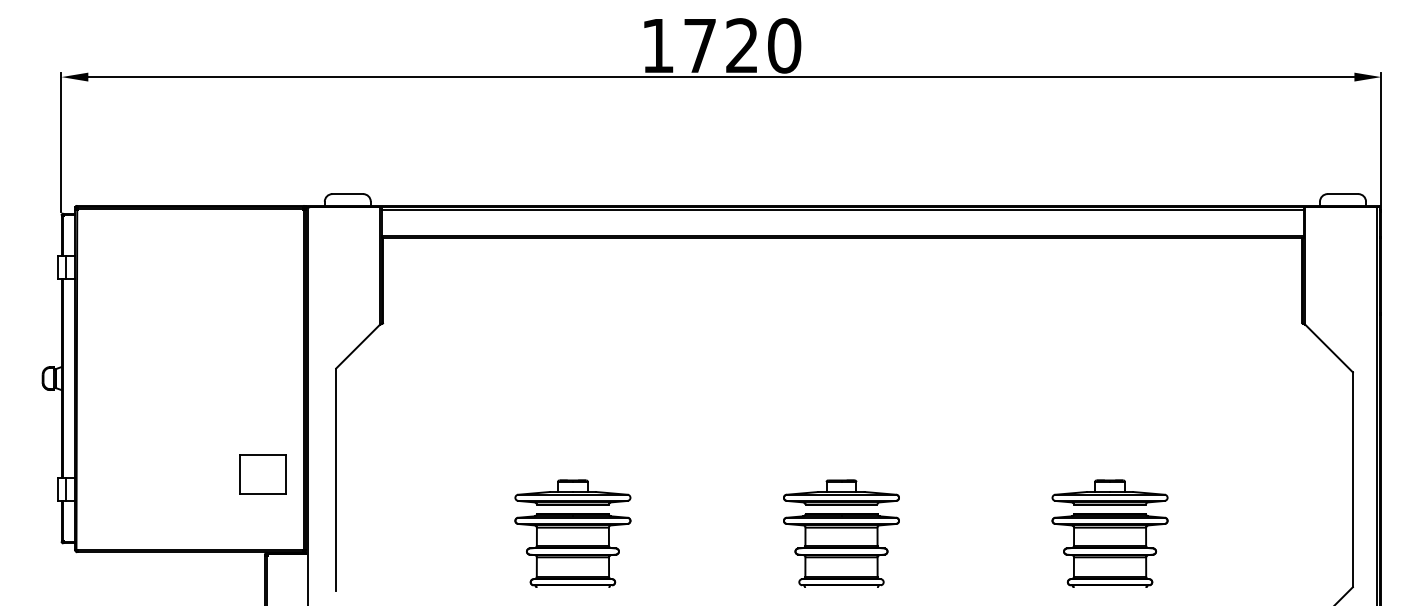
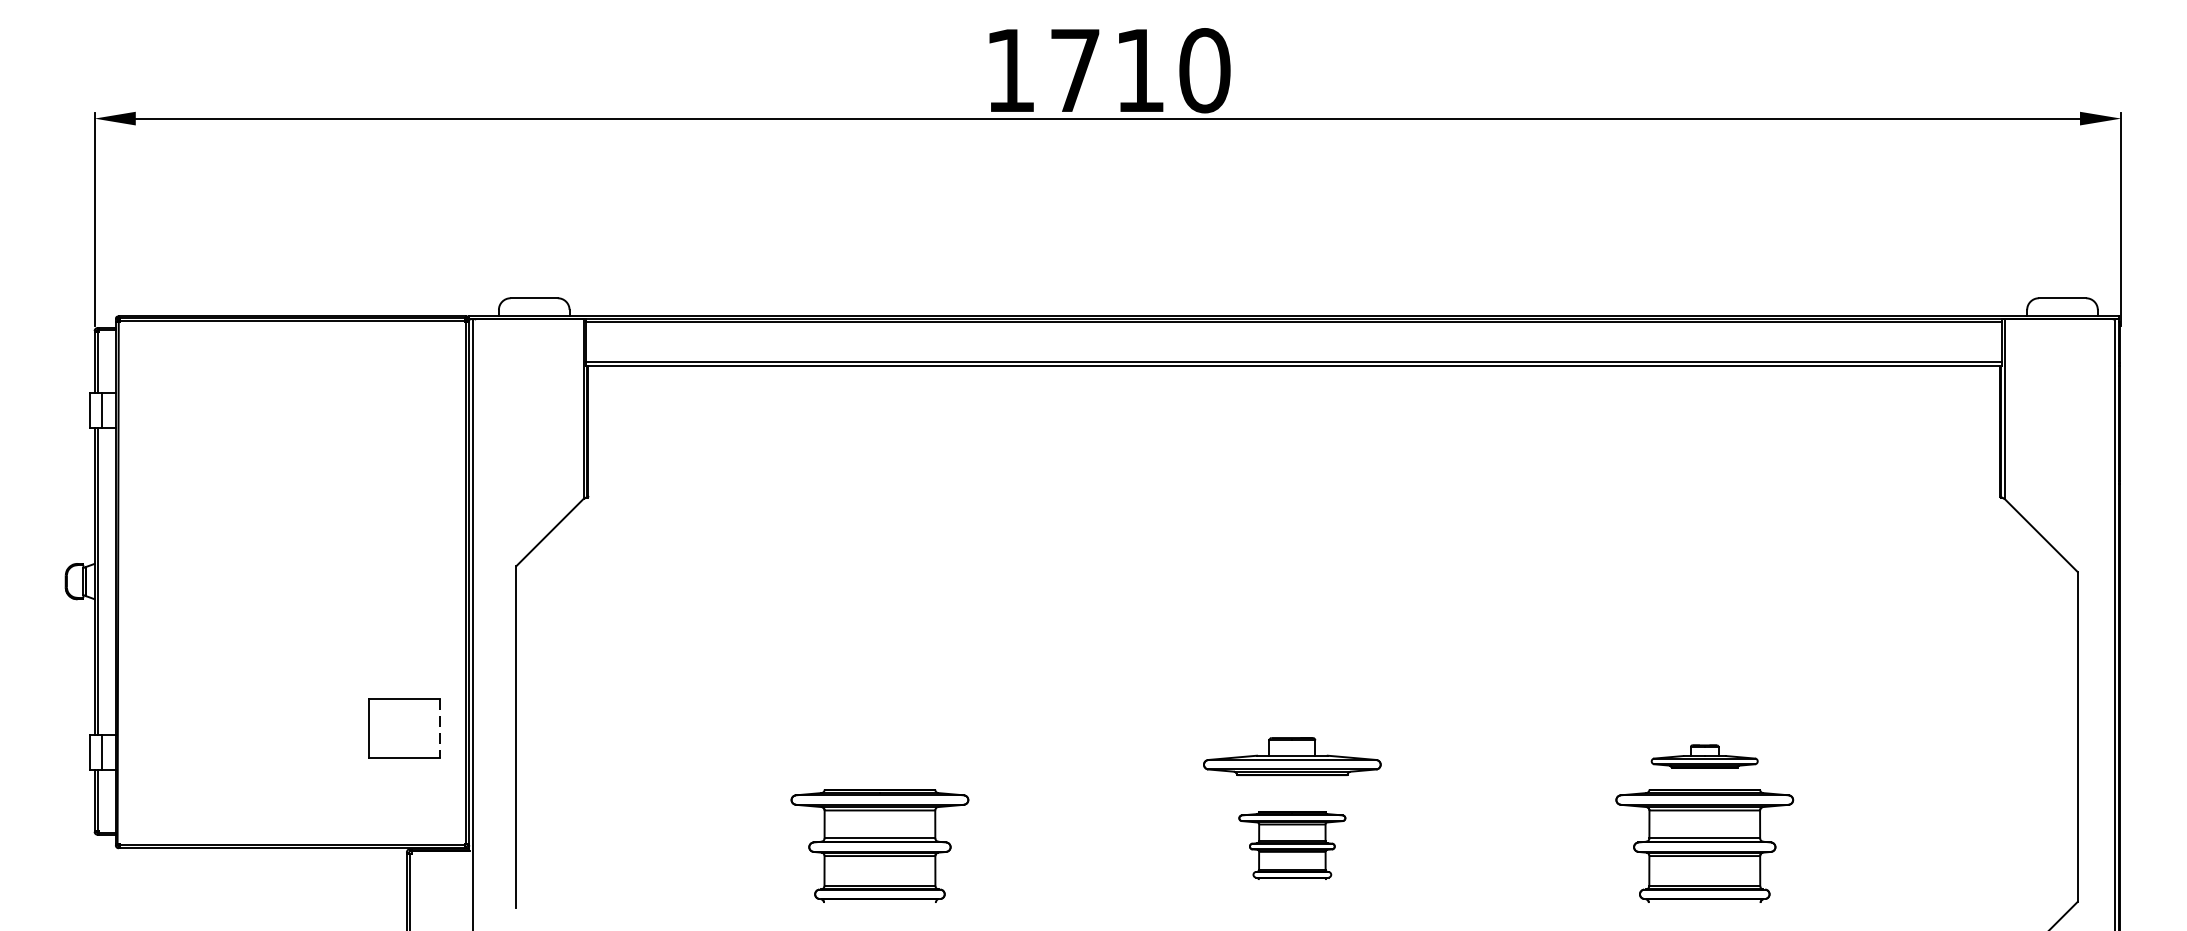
text: (741, 45) -> (1138, 70), 1720 -> 1710
line: (286, 474) -> (440, 728), solid -> dashed
part: (572, 492) -> (879, 756), removed
part: (1109, 492) -> (1703, 756), size x0.6
part: (841, 550) -> (1292, 845), size x0.6

